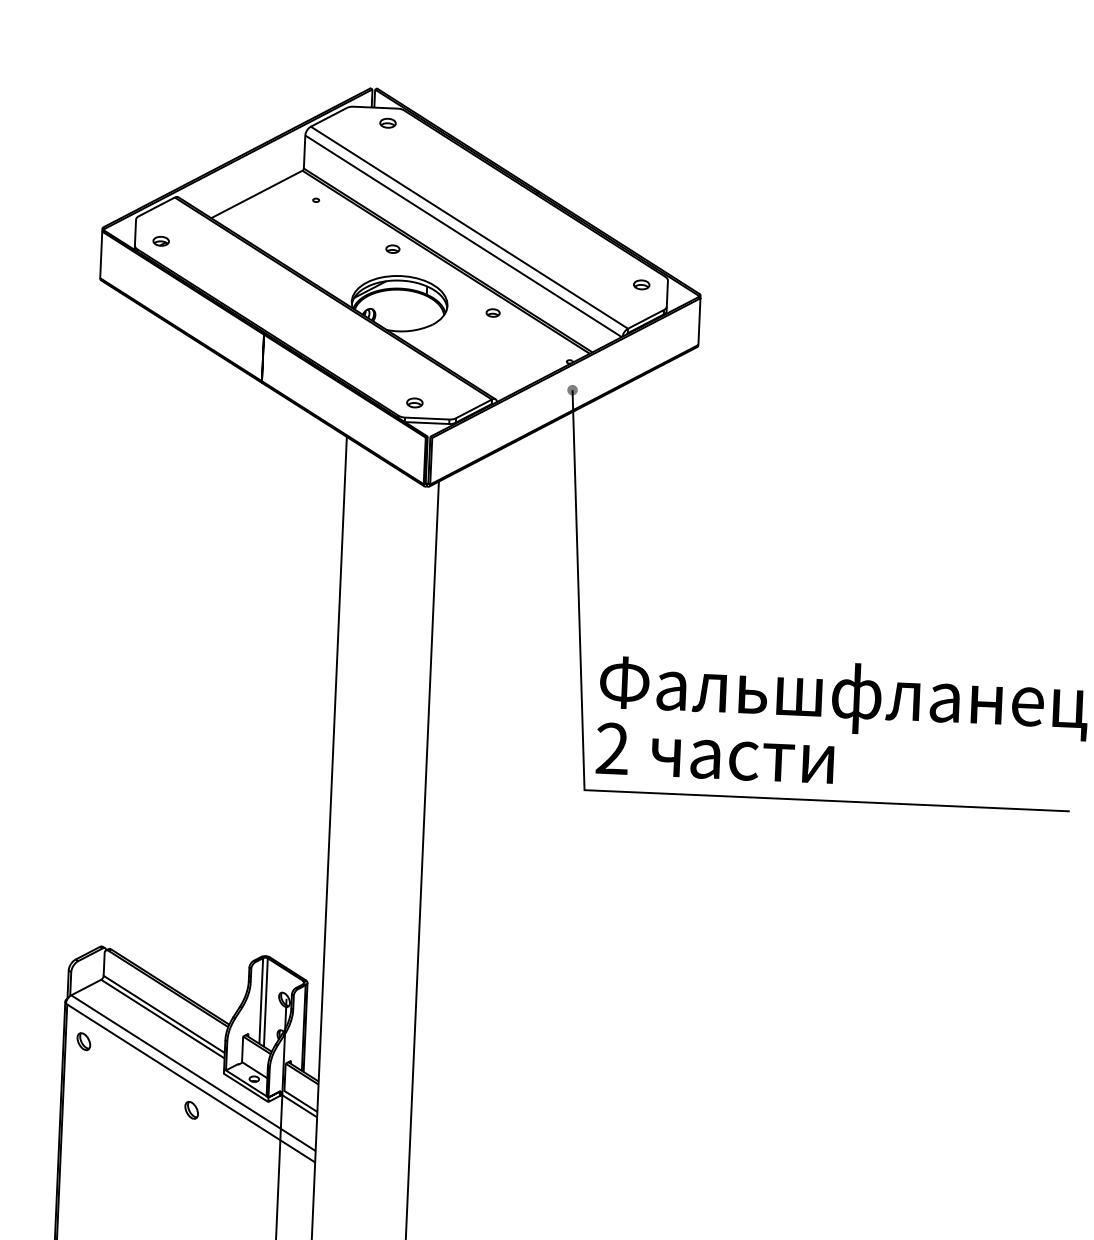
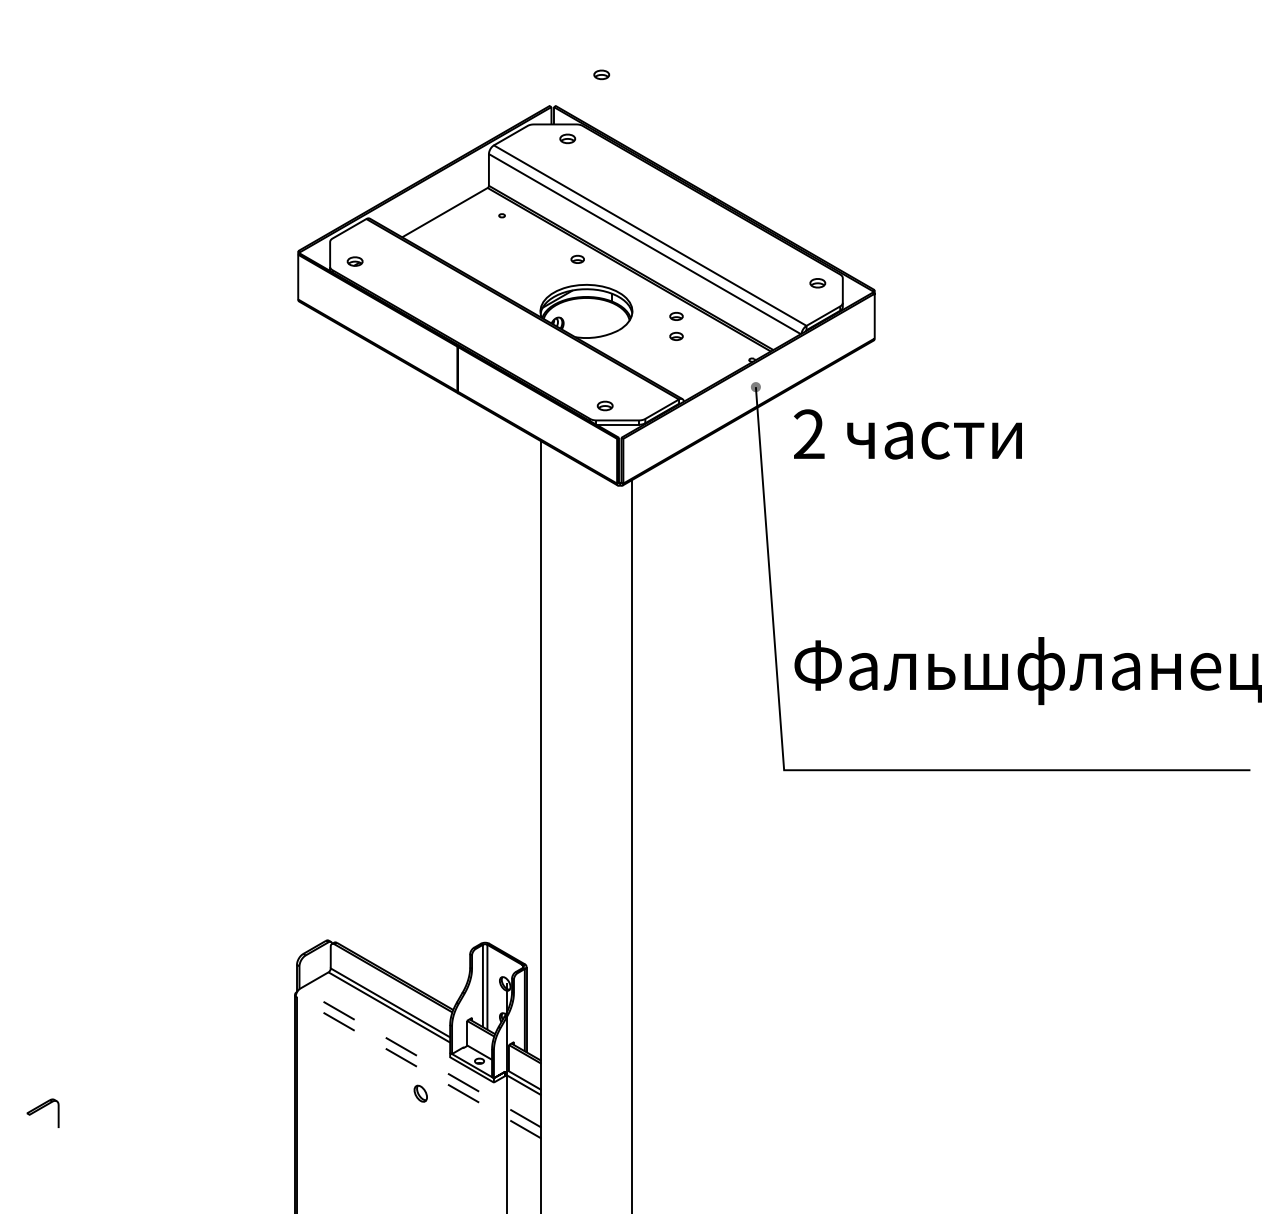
part: (426, 57) -> (601, 74), added
part: (492, 333) -> (676, 336), added
text: (714, 753) -> (907, 434), moved
part: (83, 1041) -> (314, 1032), removed
line: (193, 1072) -> (420, 1057), solid -> dashed
line: (190, 1082) -> (418, 1067), solid -> dashed

